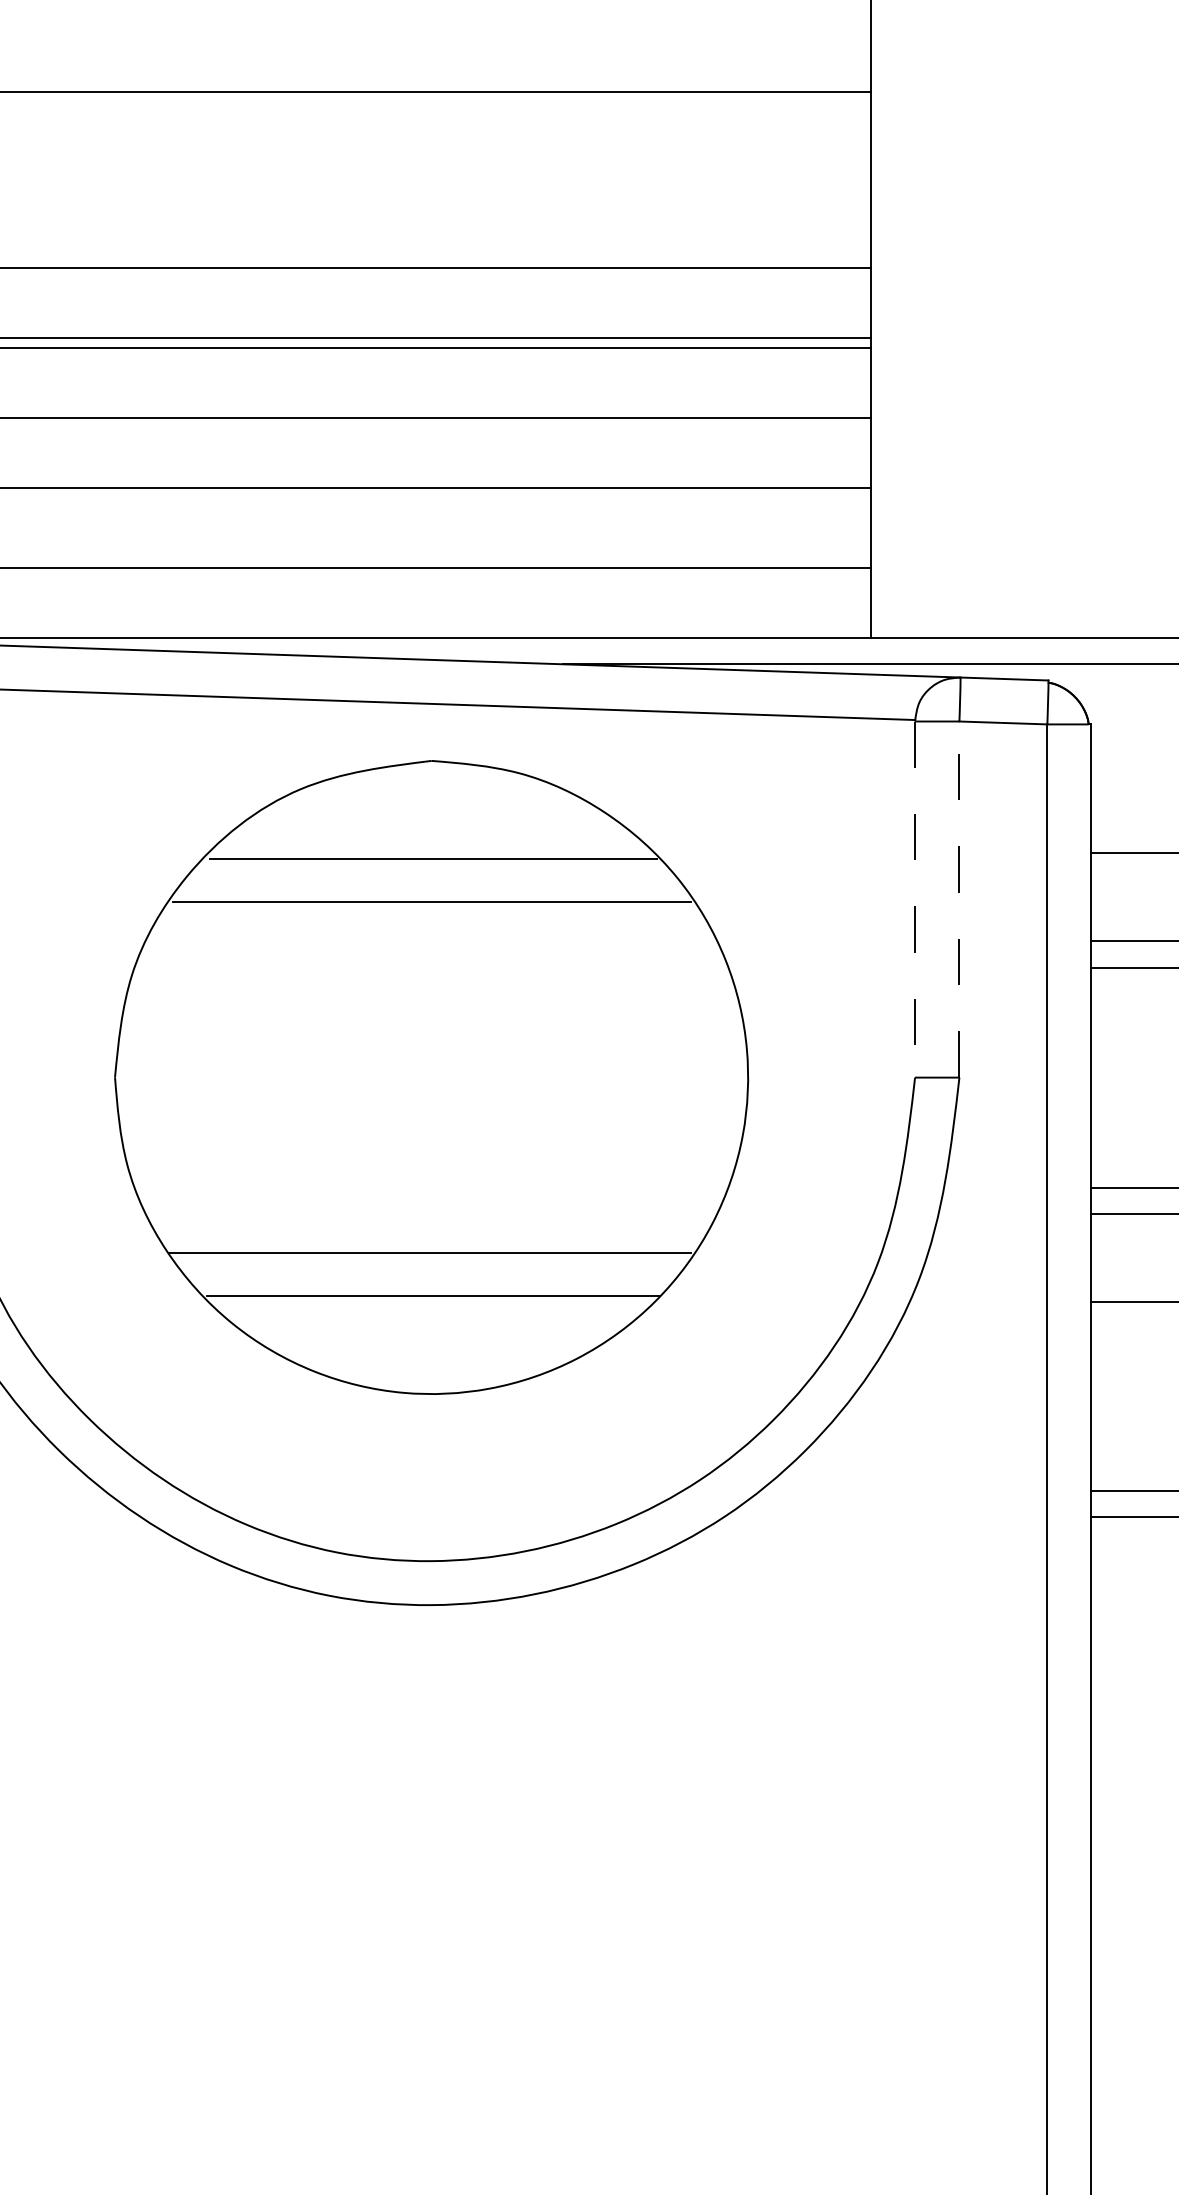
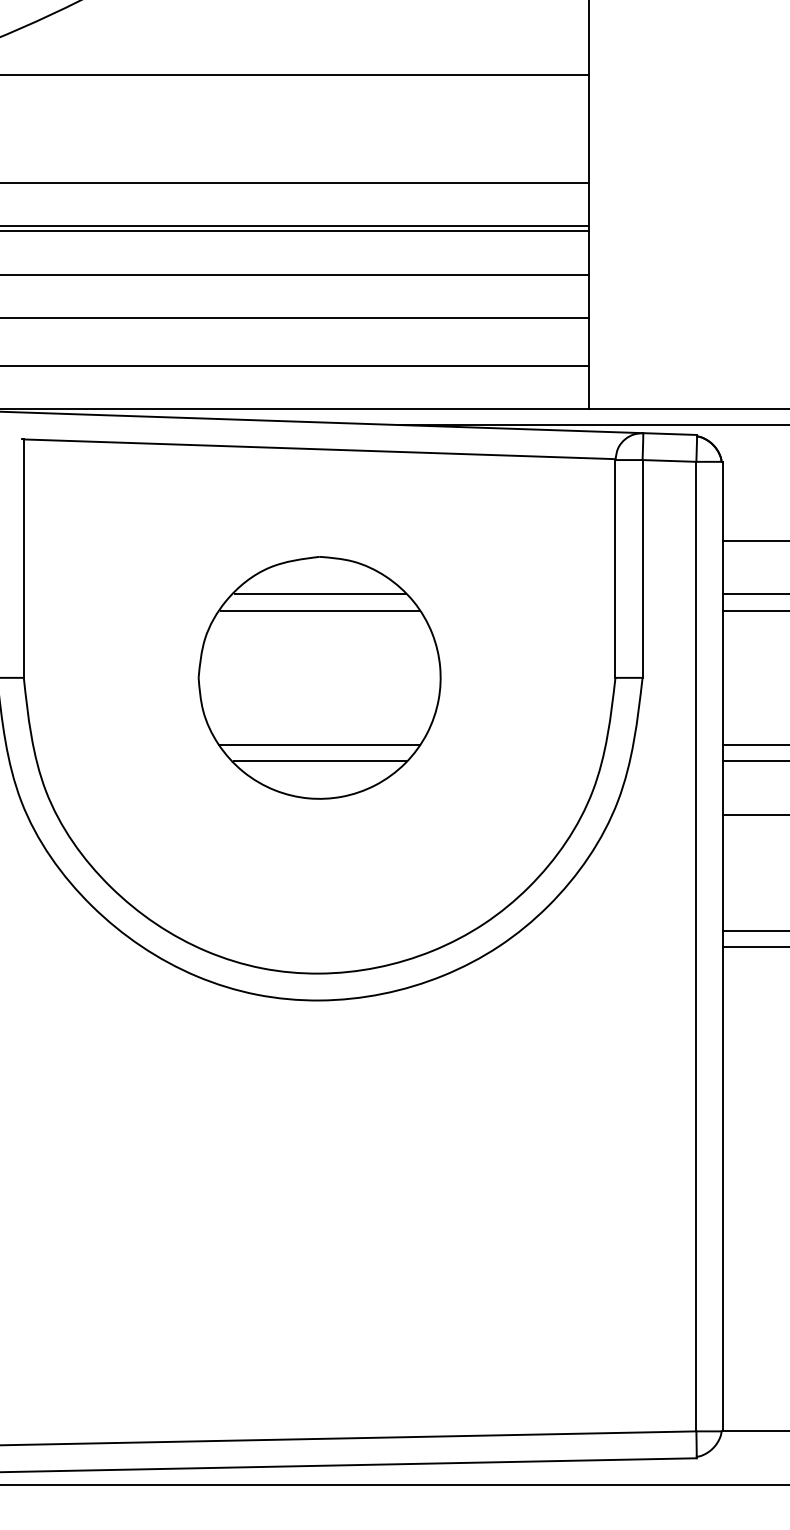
line: (915, 898) -> (615, 568), dashed -> solid
line: (959, 898) -> (642, 568), dashed -> solid
part: (431, 1077) -> (319, 677), size x0.62

